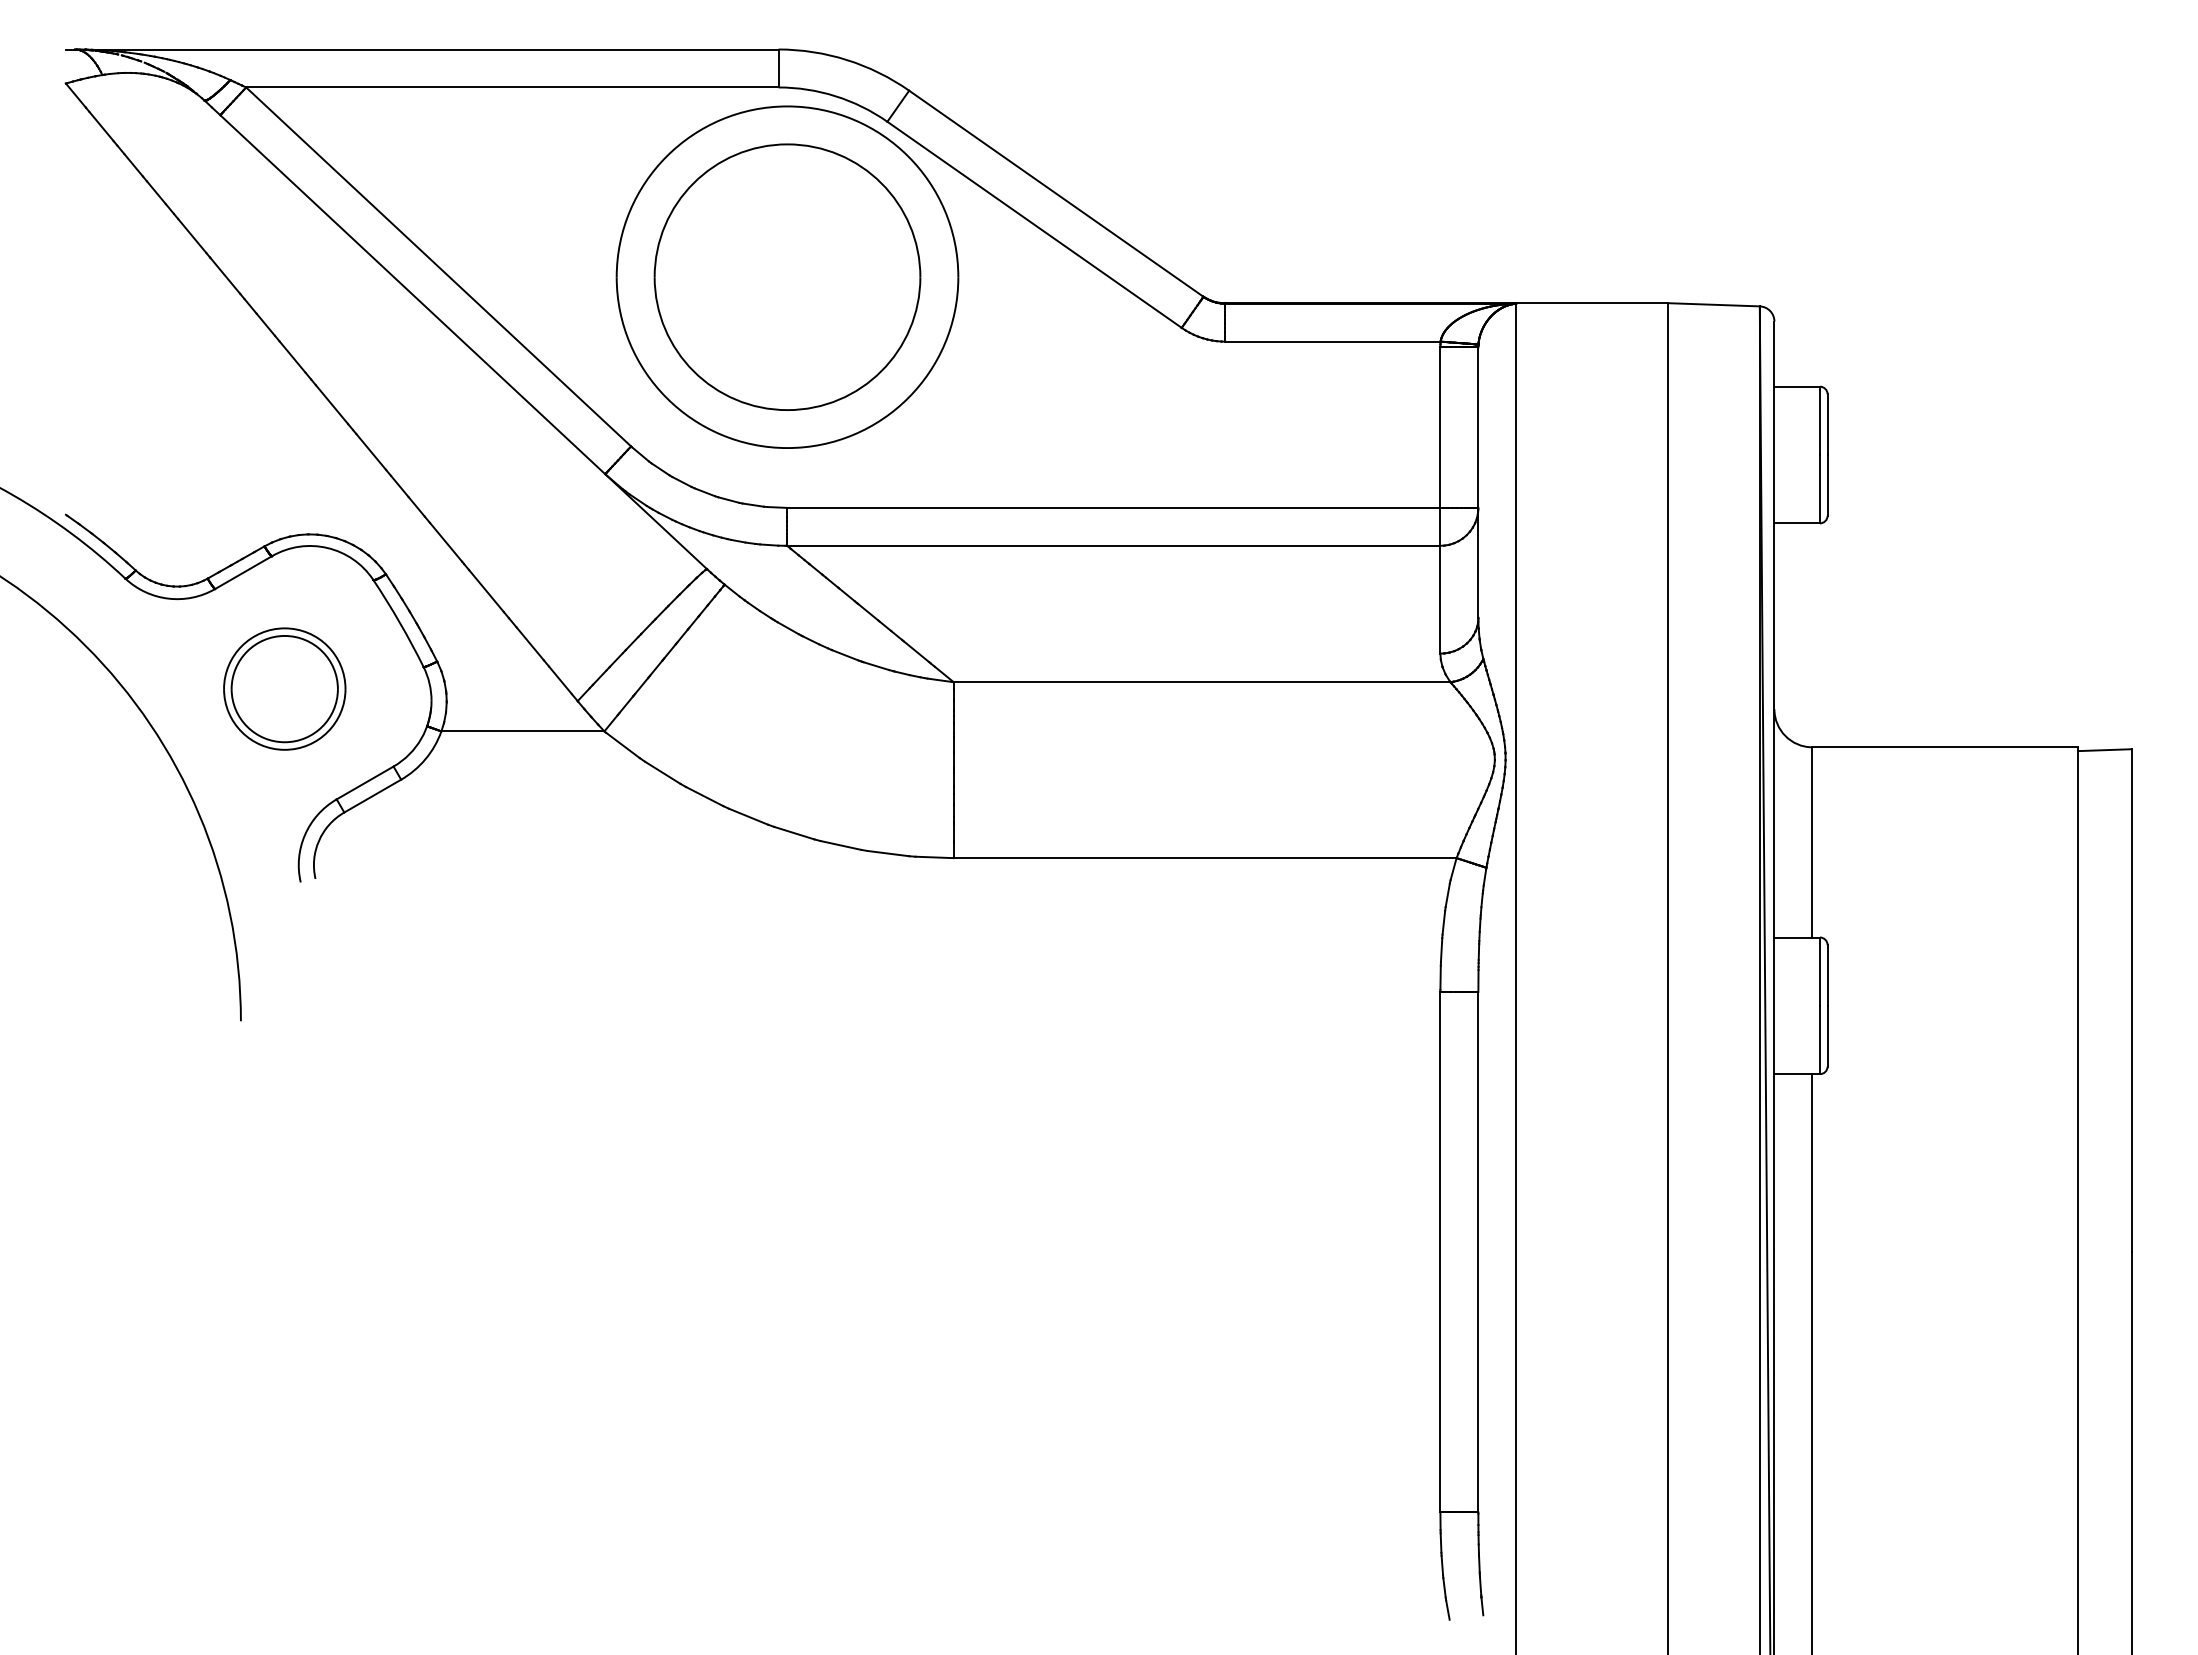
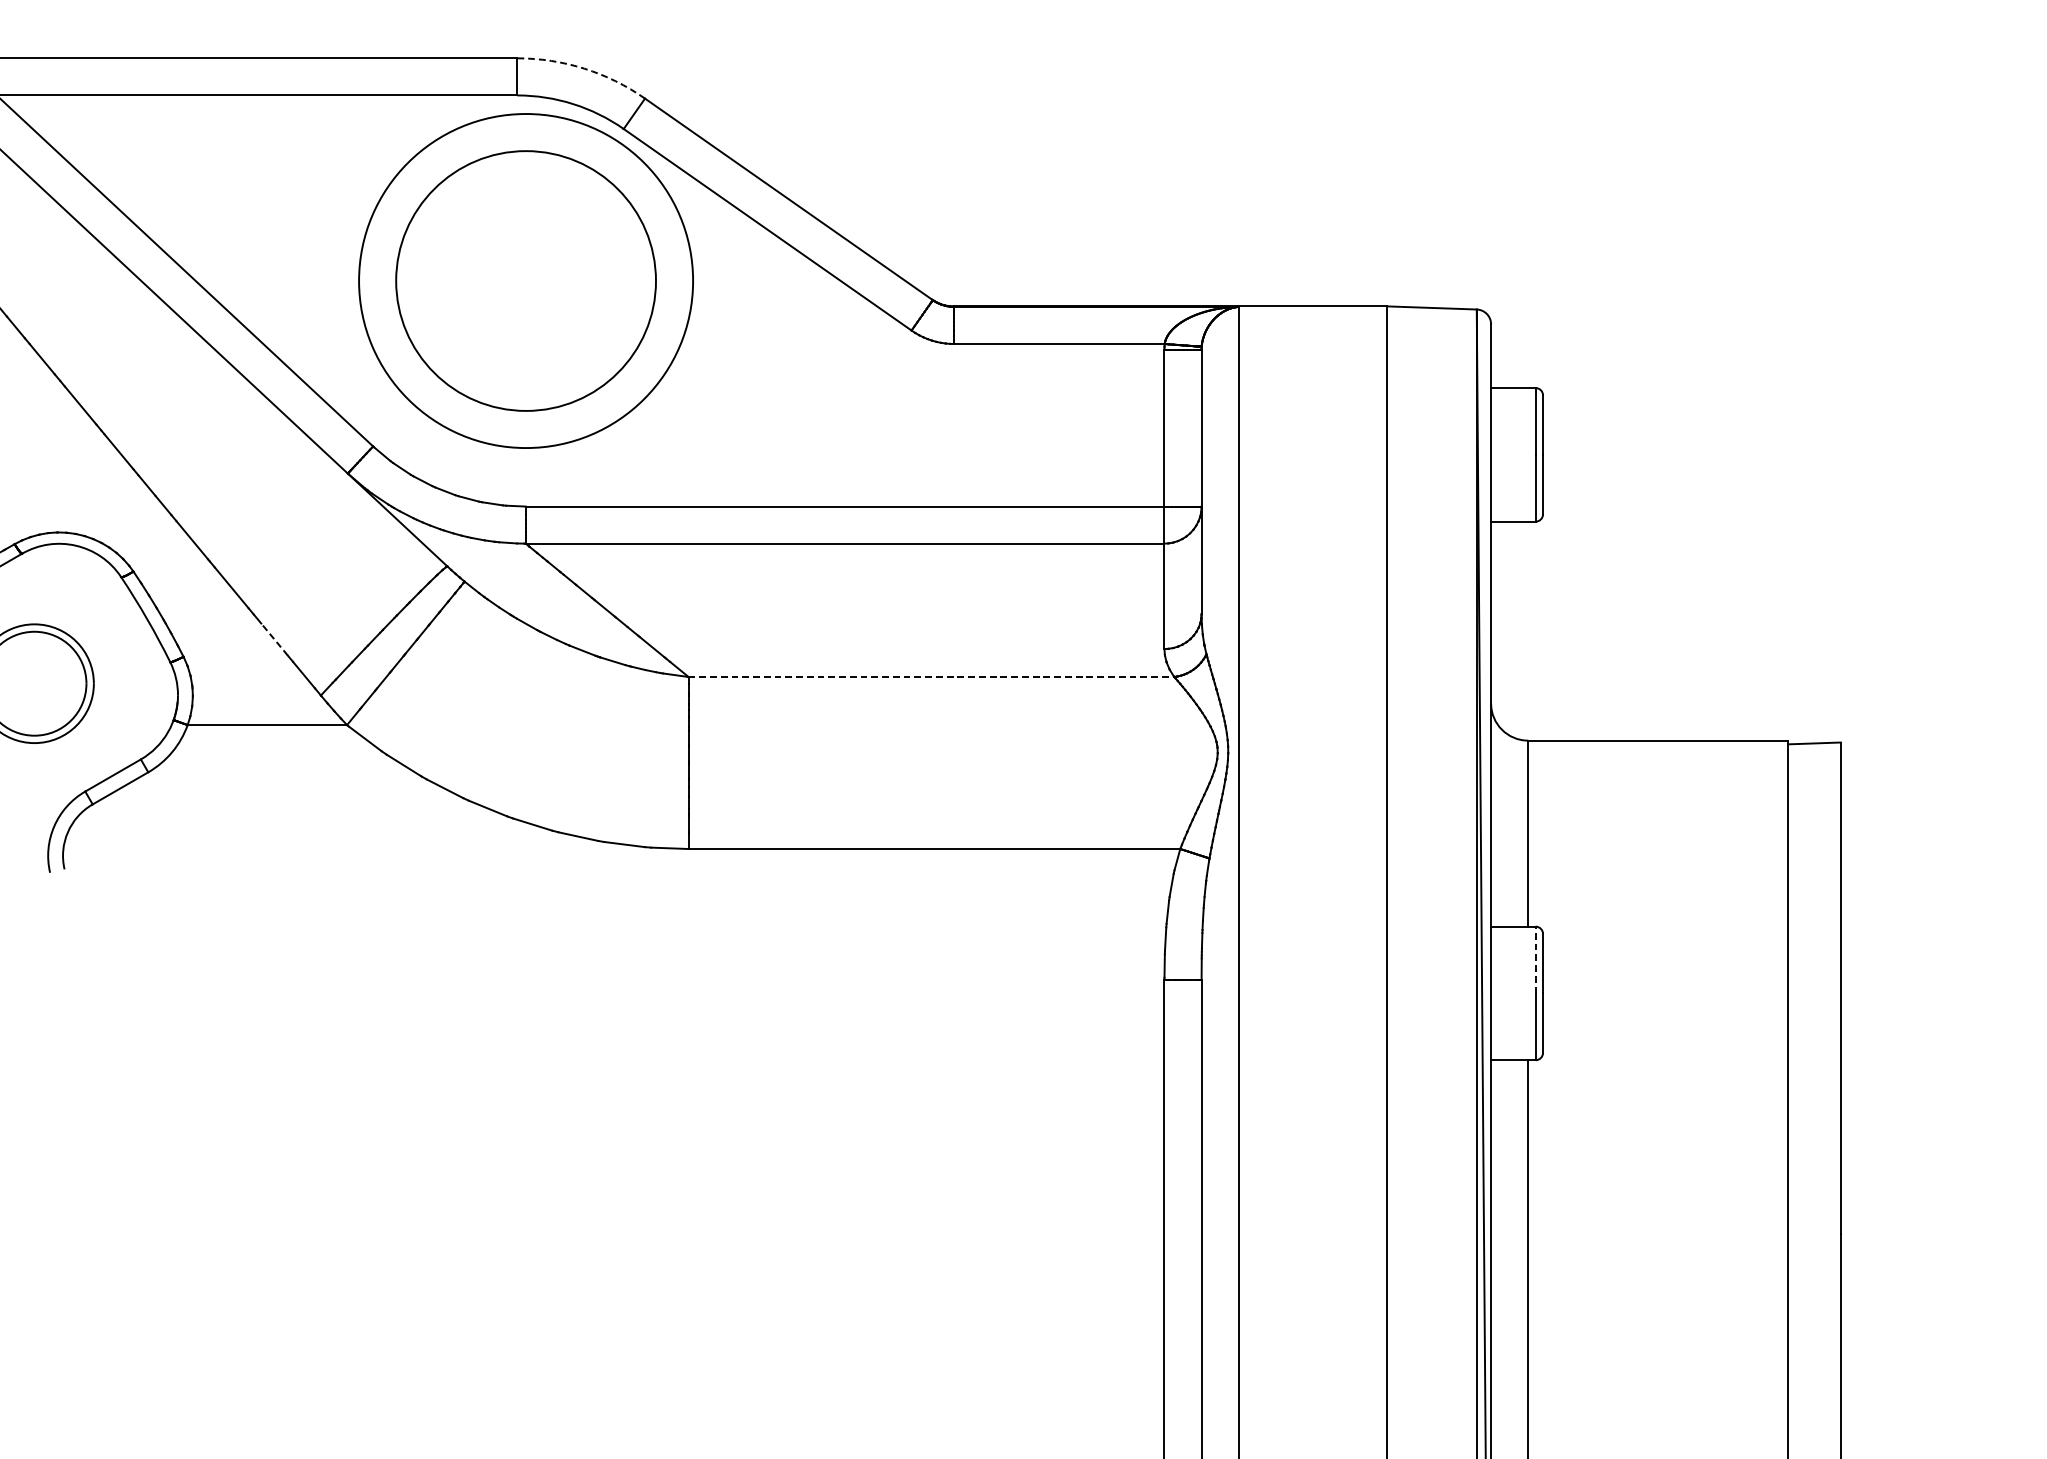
arc: (847, 60) -> (584, 69), solid -> dashed
line: (529, 643) -> (273, 639), solid -> dashed
line: (1202, 682) -> (931, 677), solid -> dashed
line: (1820, 971) -> (1536, 959), solid -> dashed

